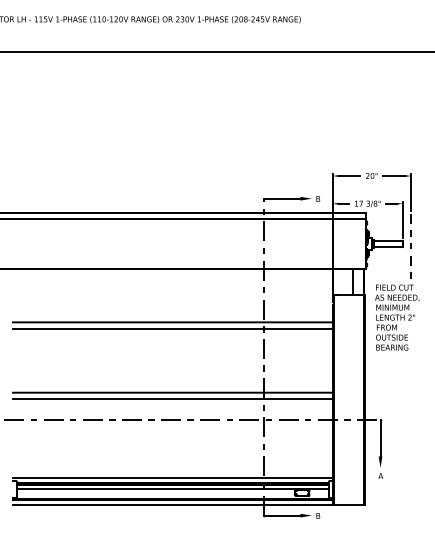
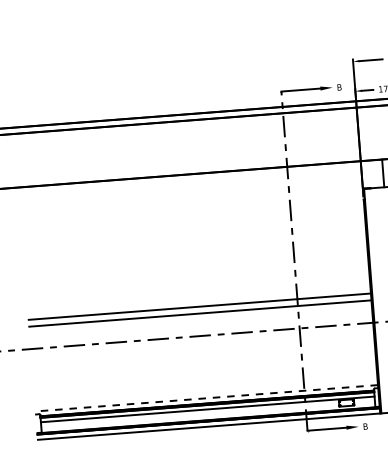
line: (172, 322) -> (193, 231), removed
line: (172, 328) -> (194, 238), removed
line: (172, 478) -> (206, 398), solid -> dashed

